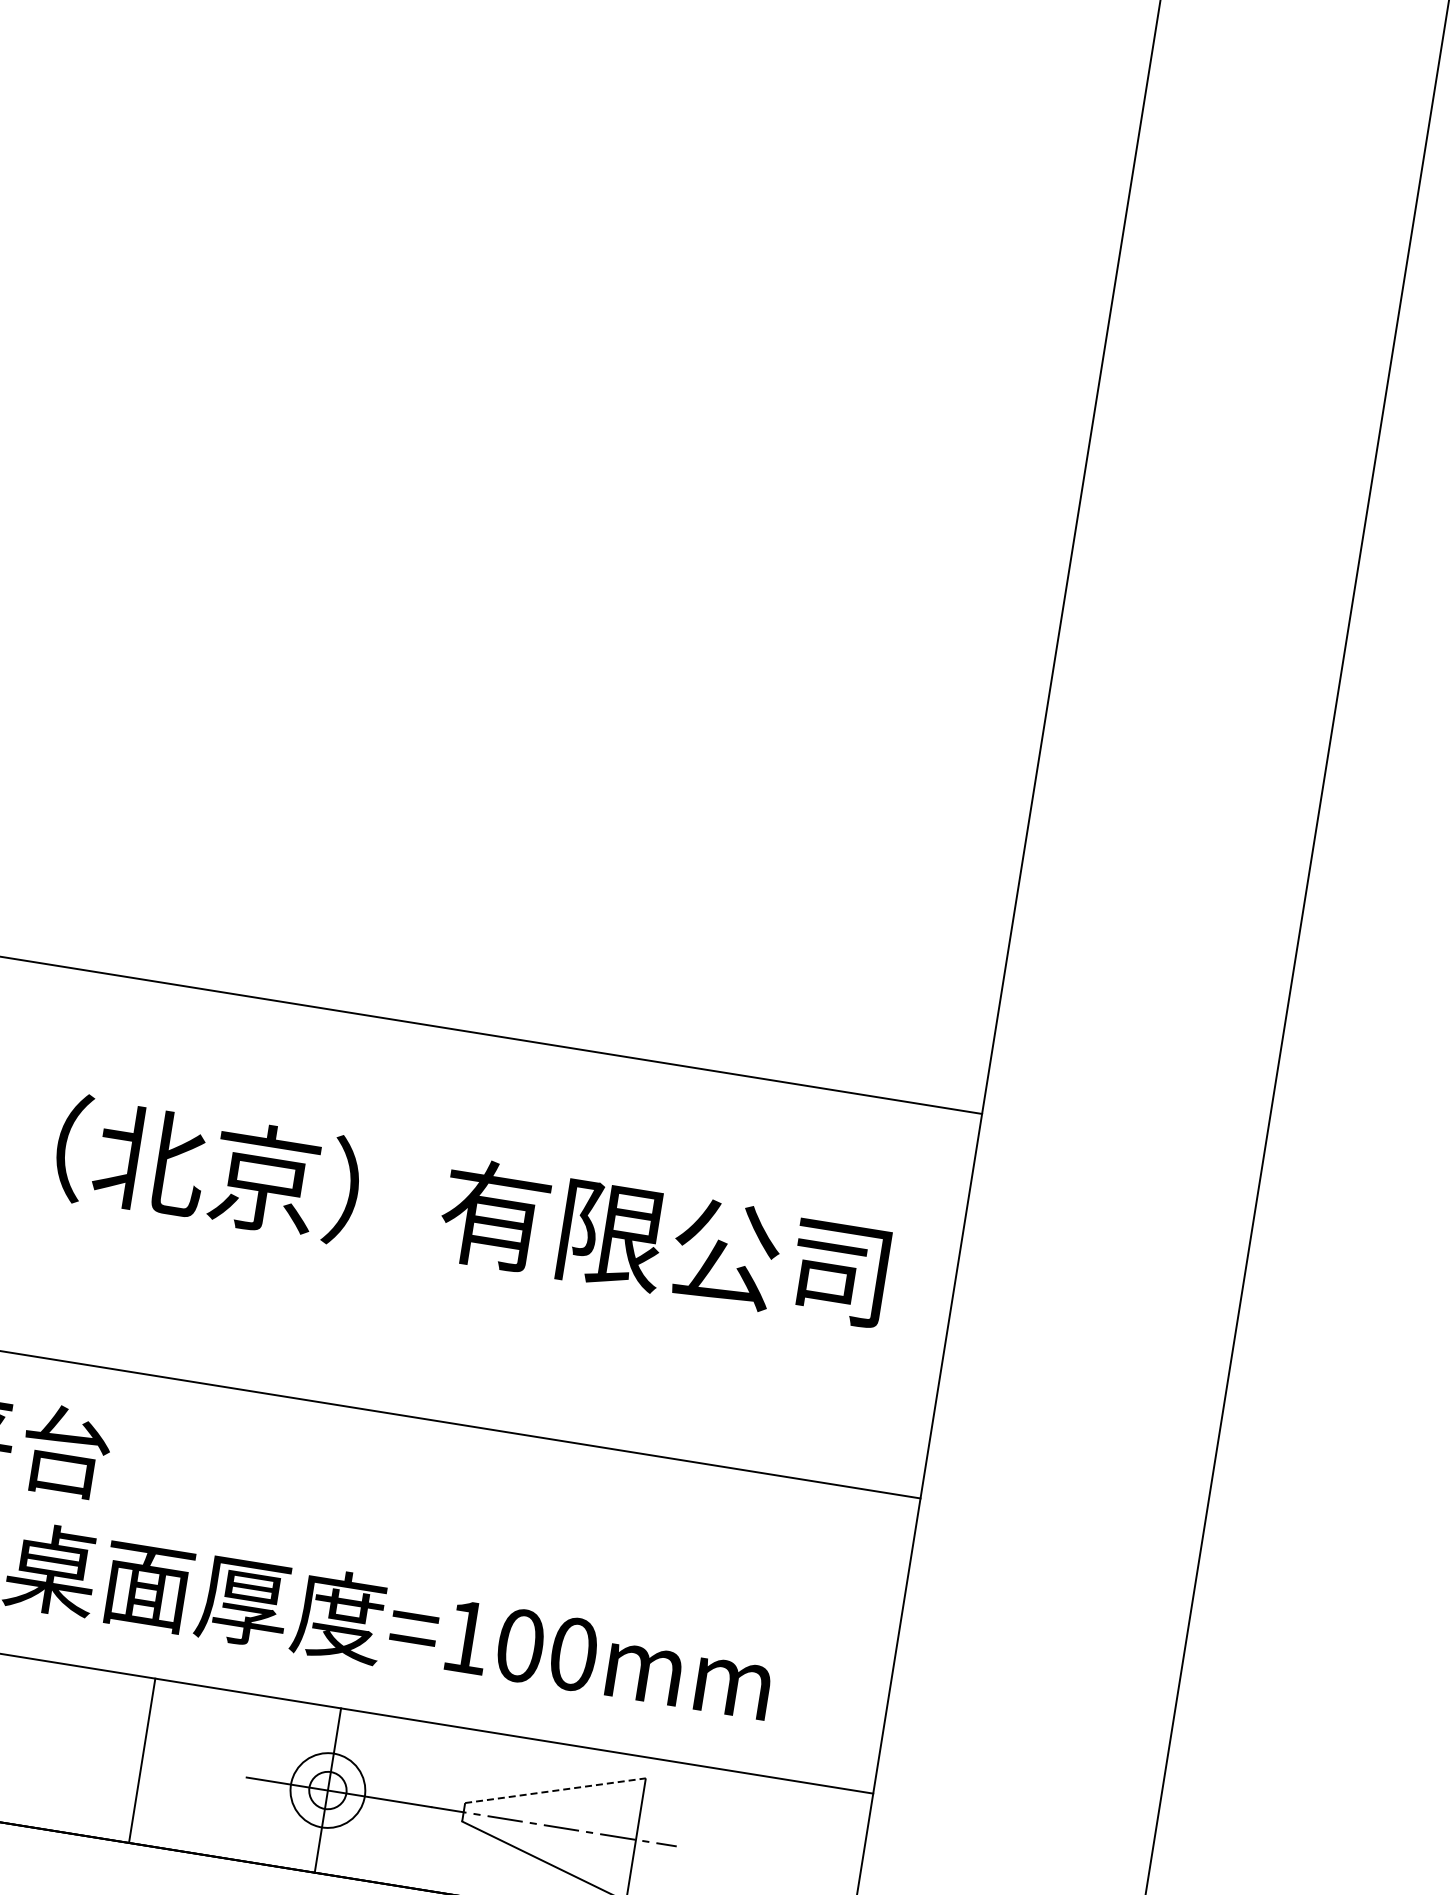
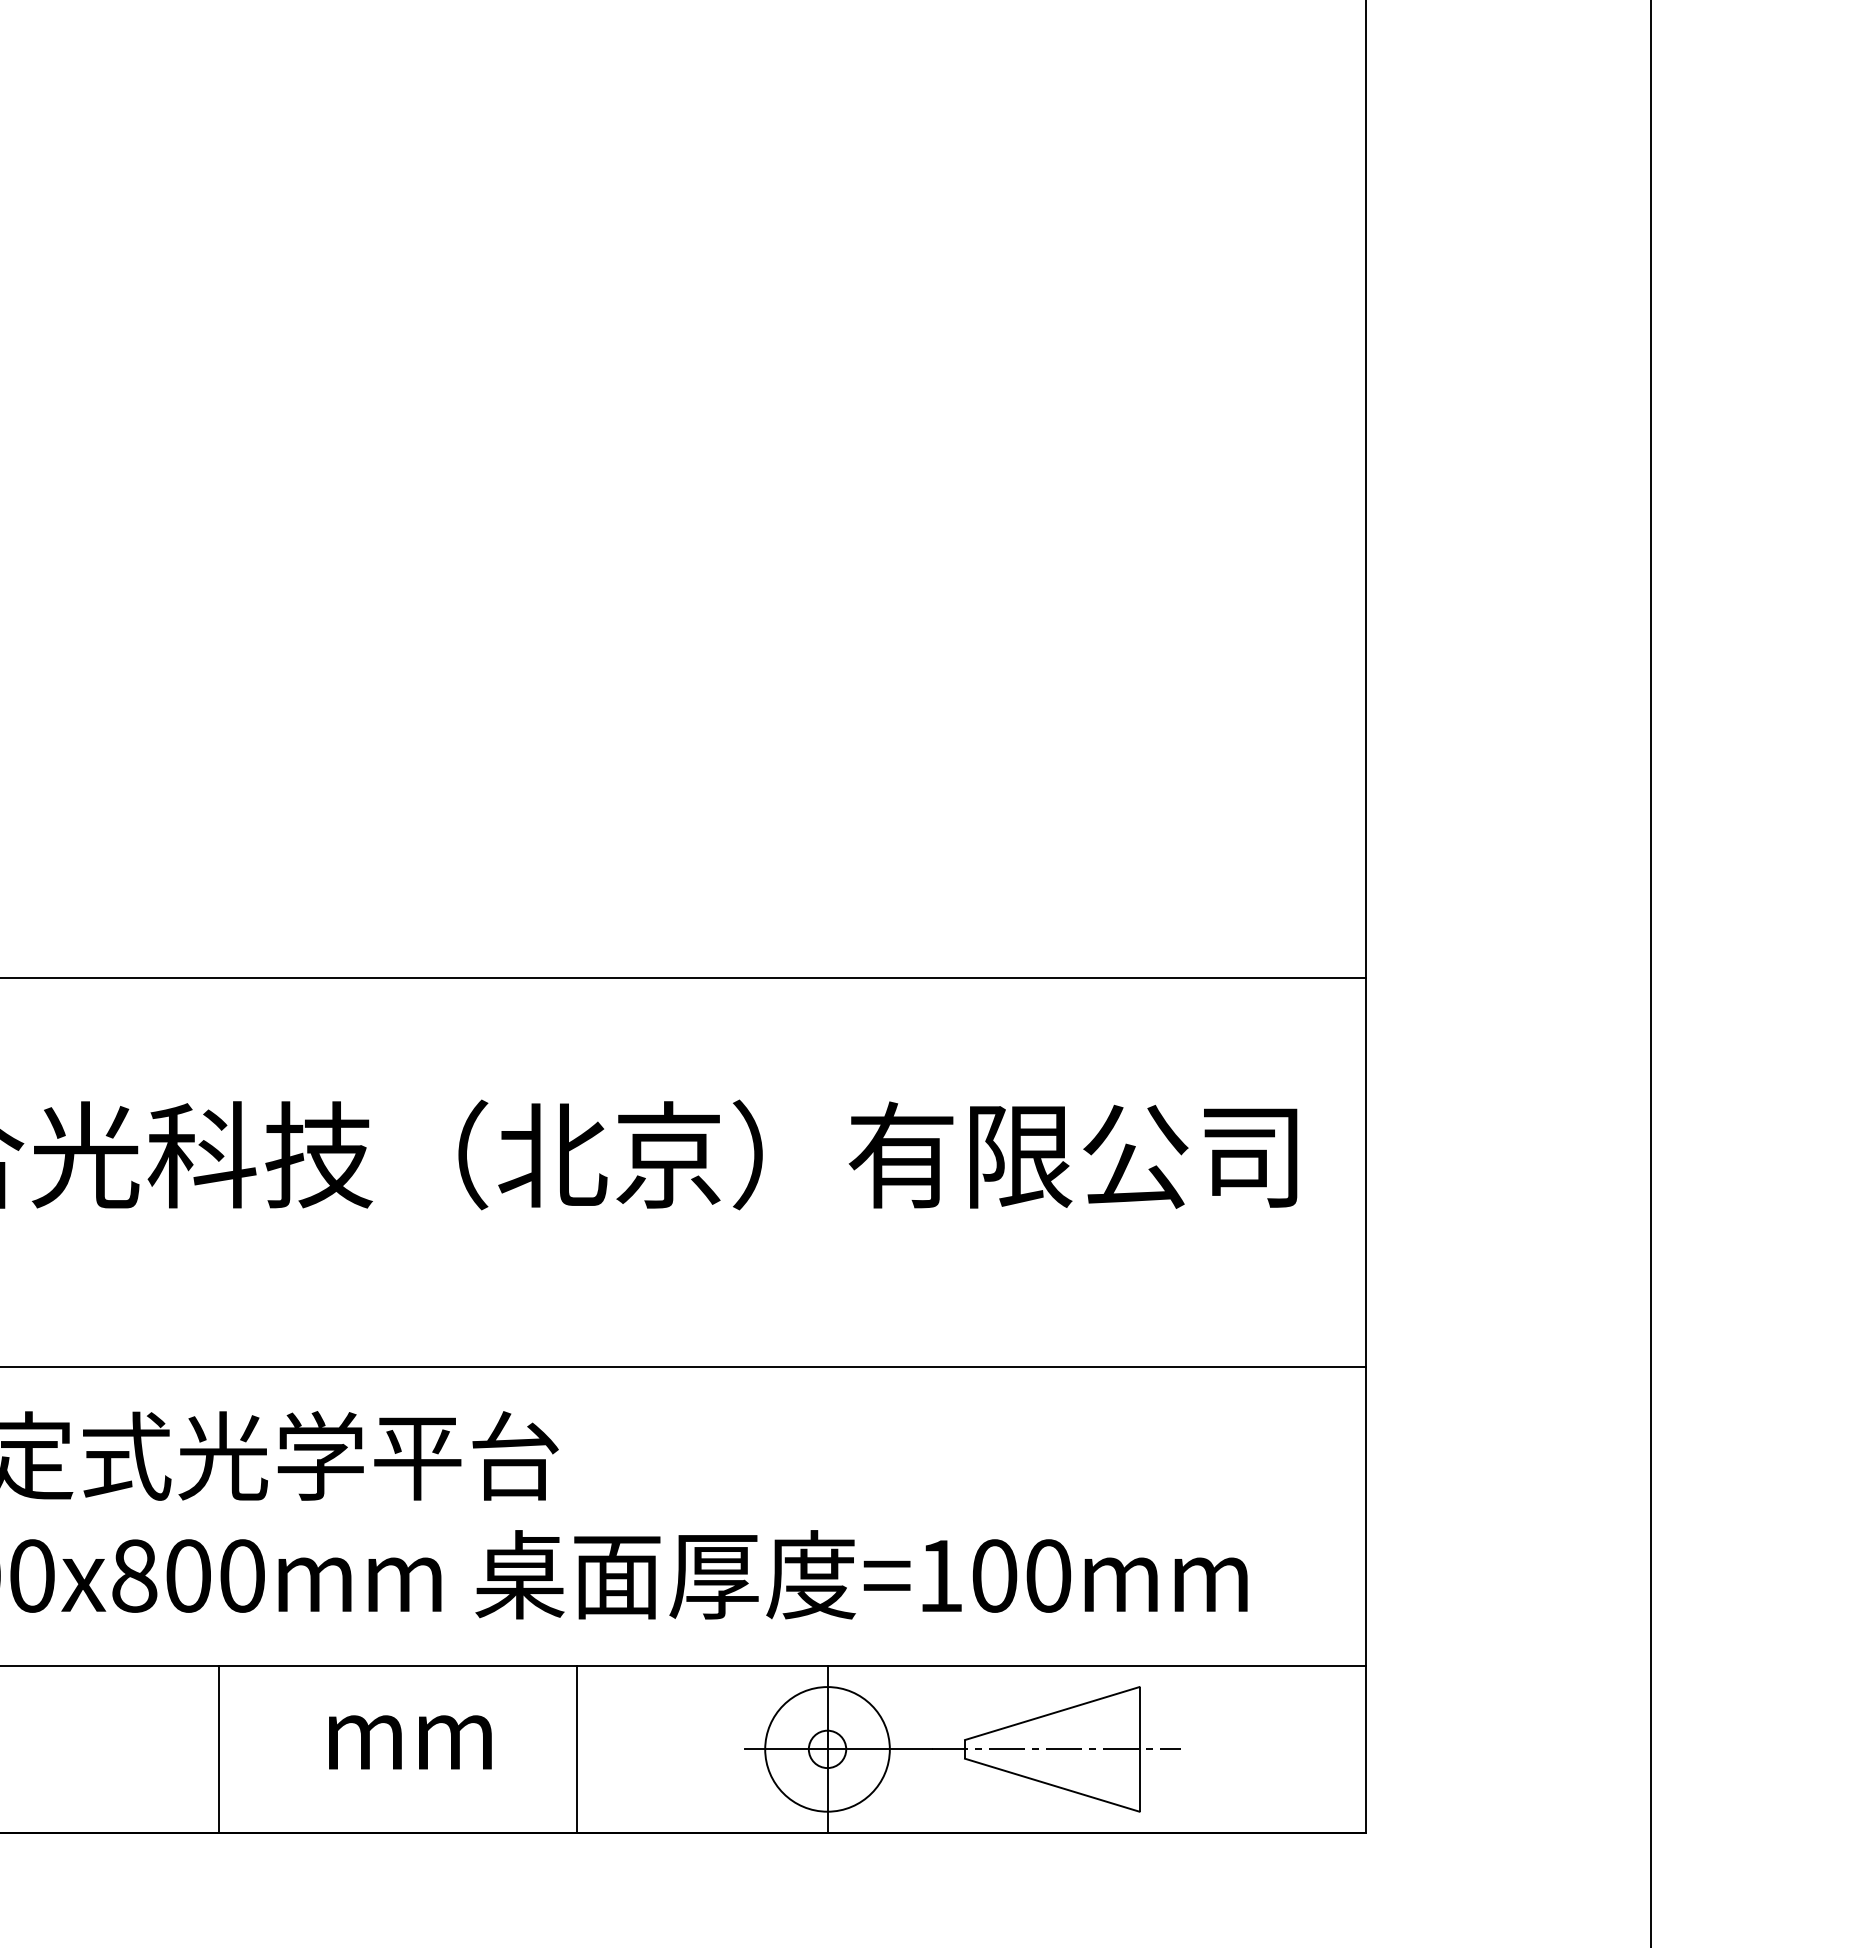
line: (142, 1760) -> (577, 1749), moved
circle: (327, 1790) -> (827, 1749), size x1.67
line: (555, 1790) -> (1052, 1713), dashed -> solid

